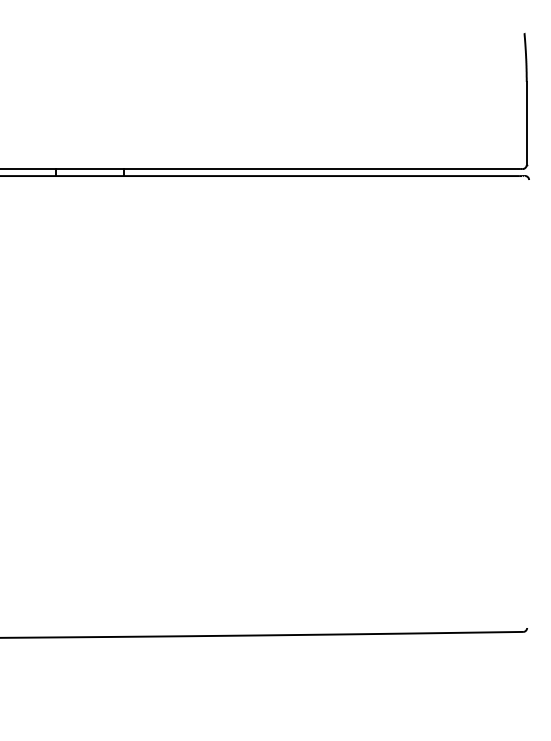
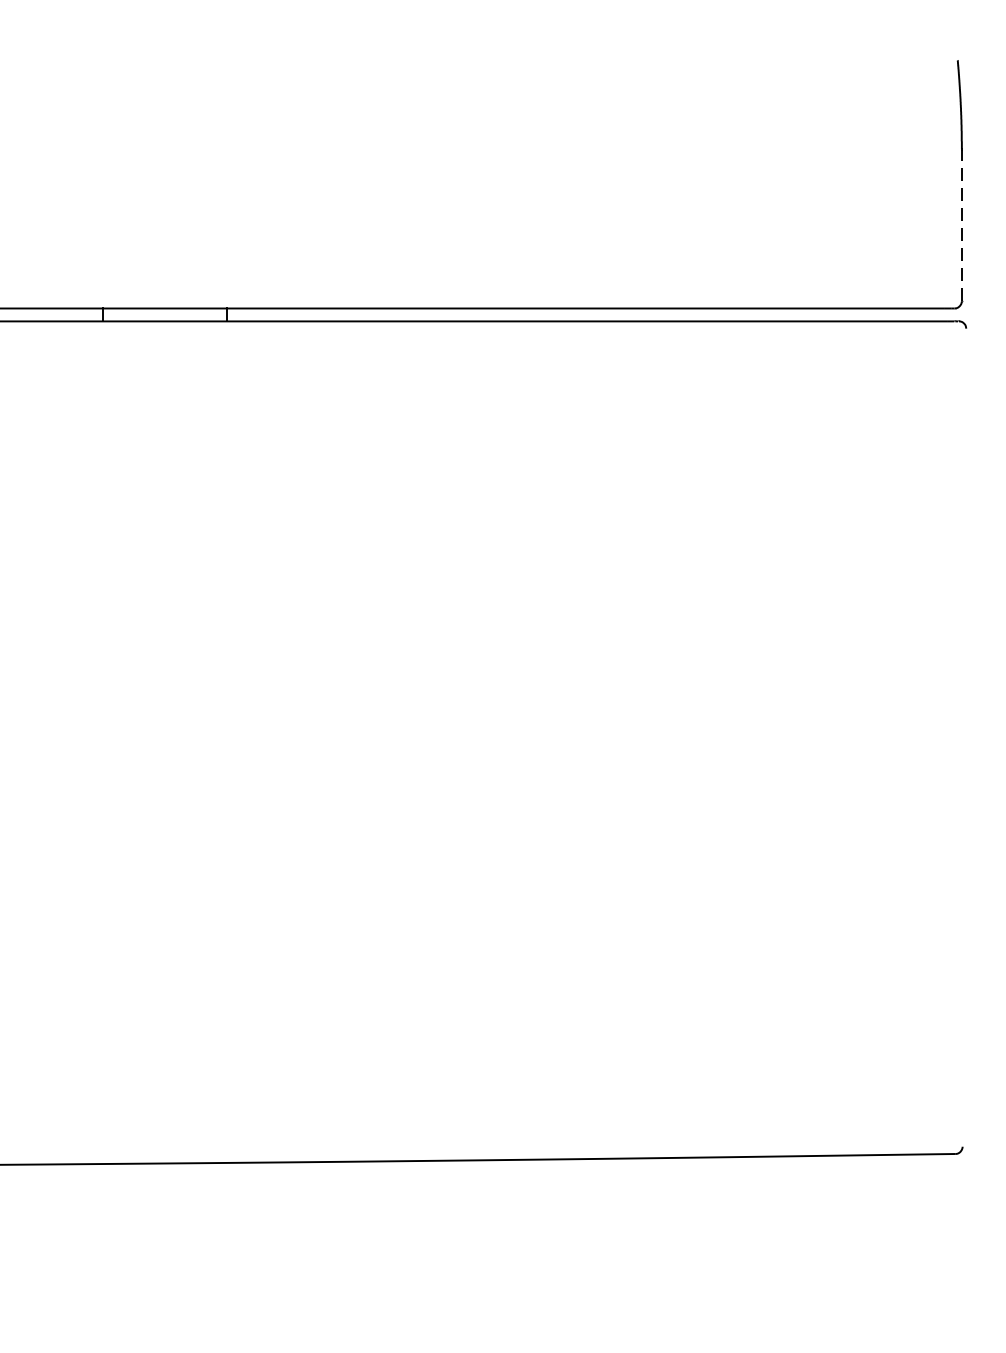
line: (526, 123) -> (961, 225), solid -> dashed

